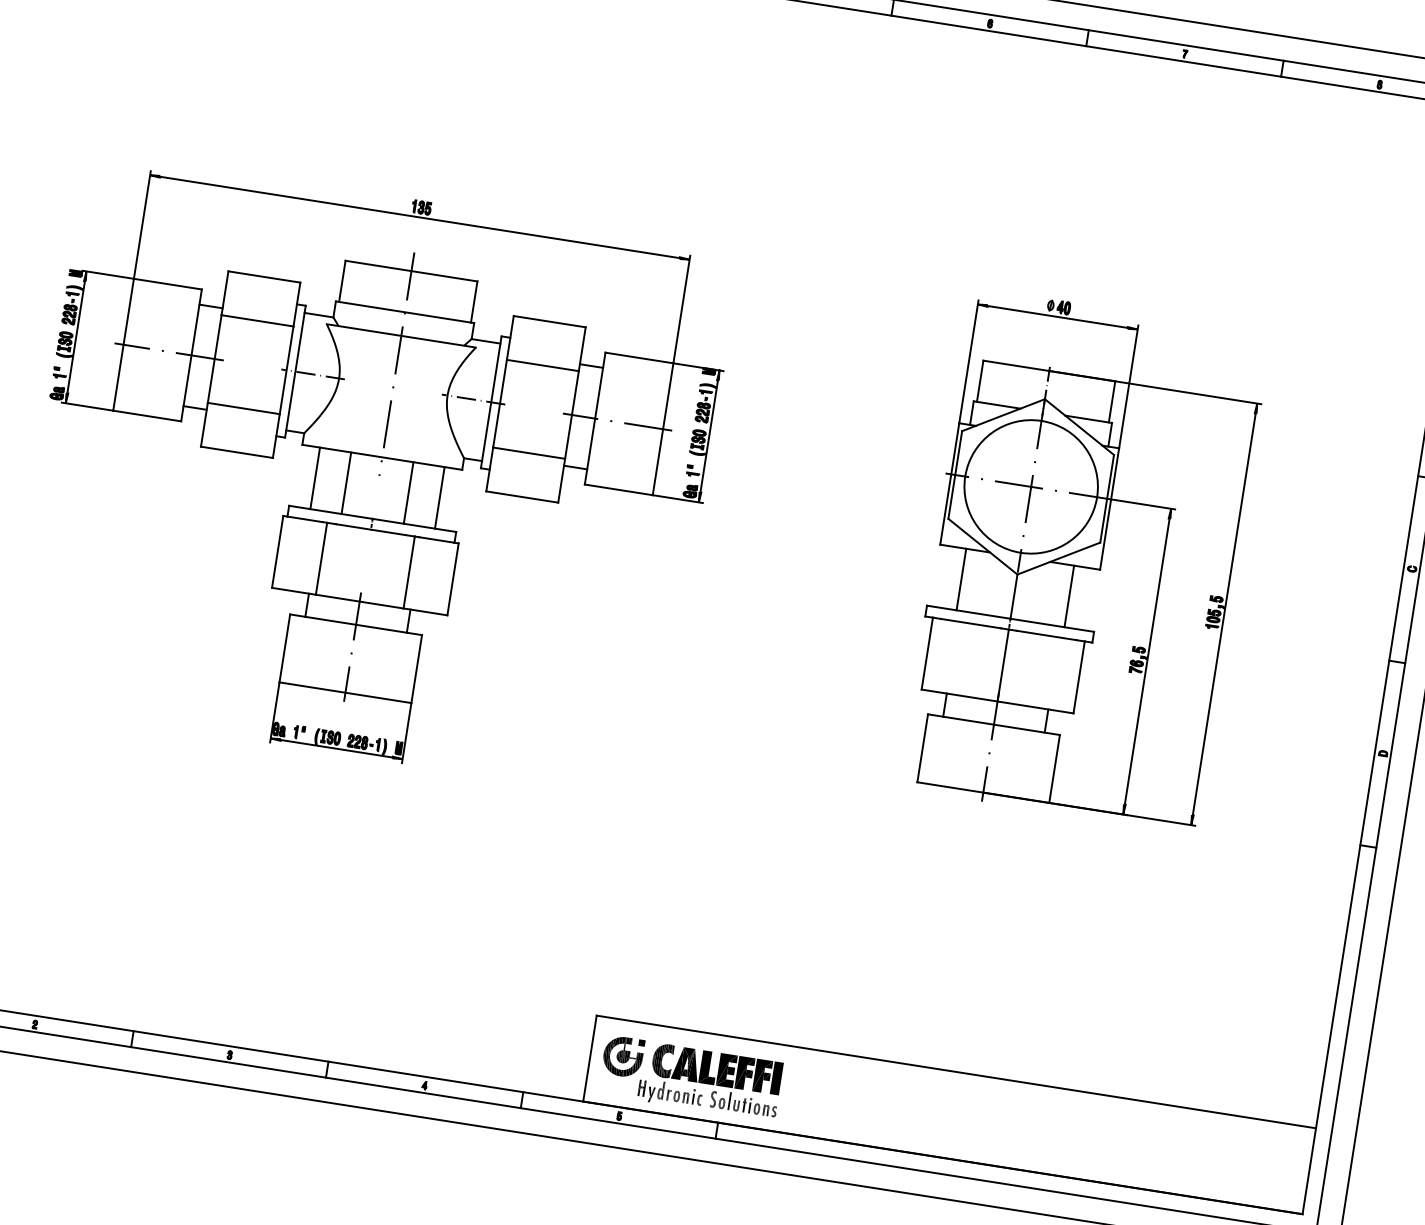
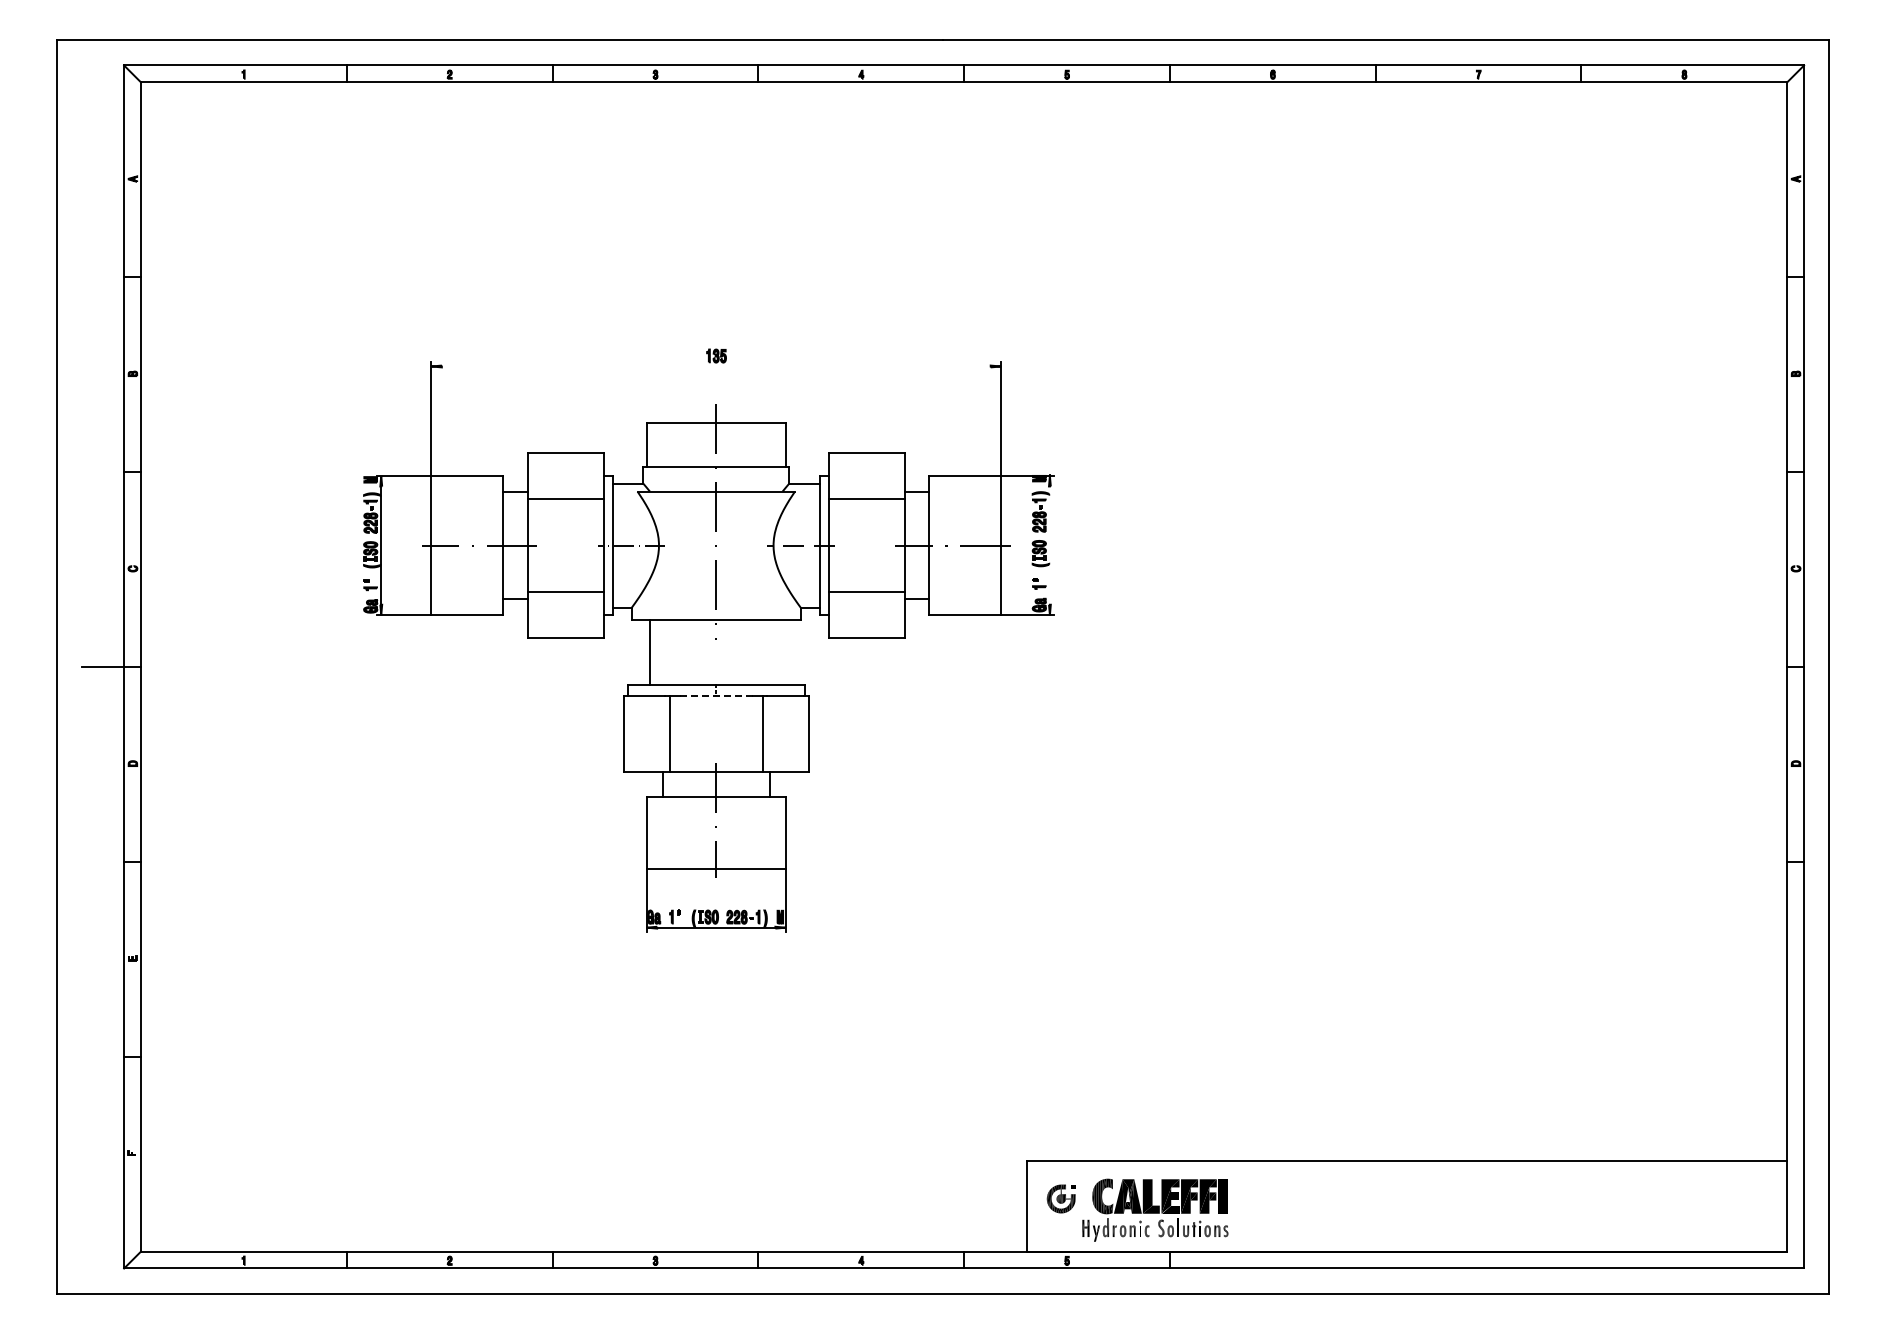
line: (419, 217) -> (715, 366), removed
line: (708, 436) -> (1049, 545), removed
line: (346, 482) -> (683, 651), removed
line: (409, 492) -> (749, 651), removed
line: (440, 497) -> (782, 651), removed
line: (371, 529) -> (716, 696), solid -> dashed
part: (1084, 560) -> (1456, 612), removed
part: (622, 1056) -> (1060, 1198), size x0.7

